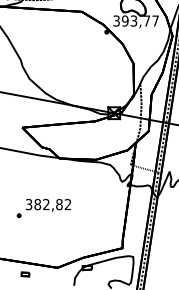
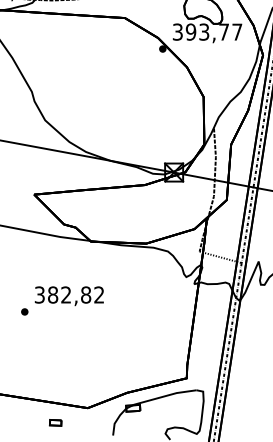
text: (43, 208) -> (61, 300), moved
part: (25, 274) -> (55, 422), moved

